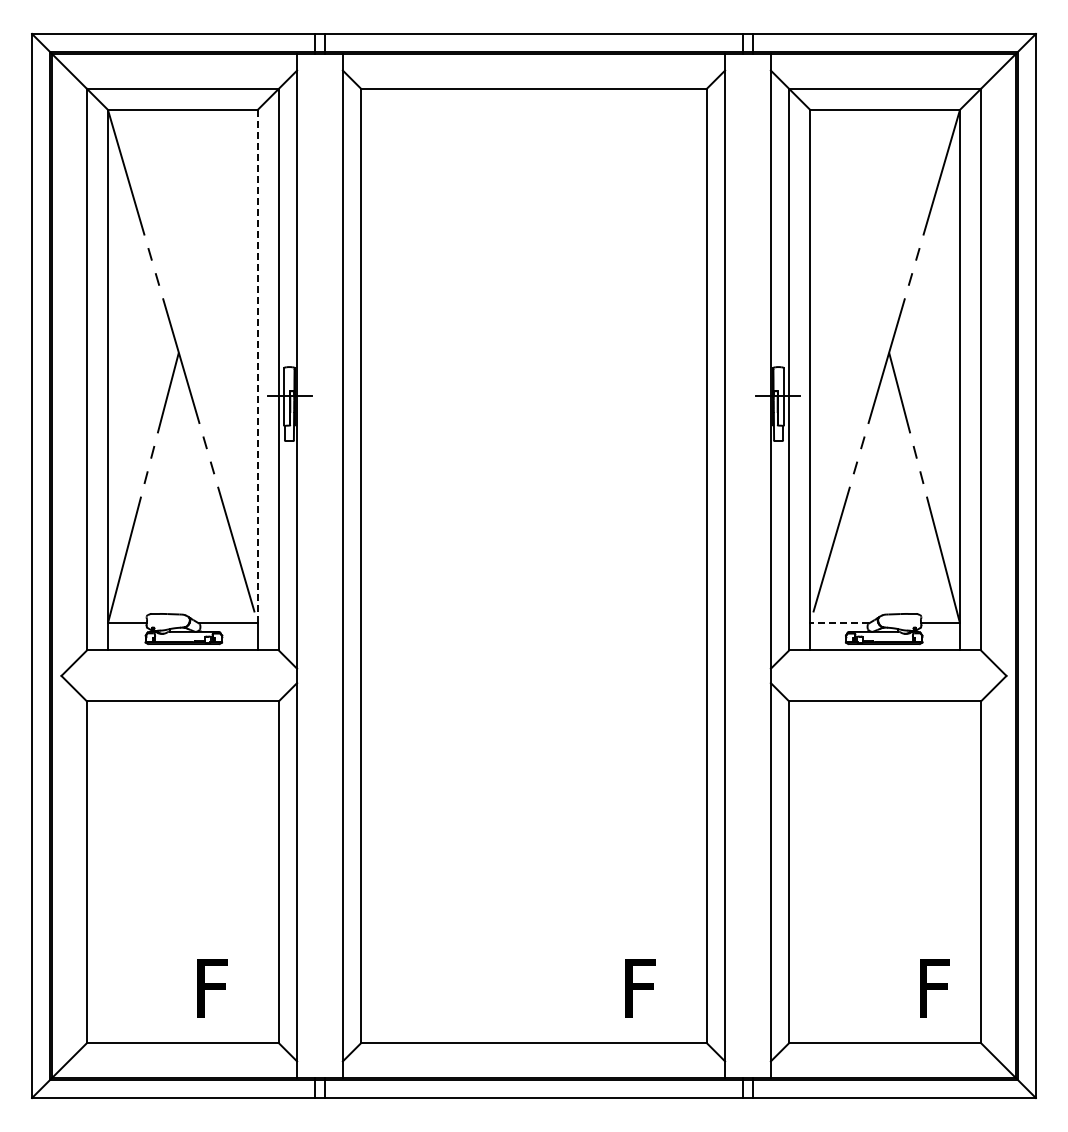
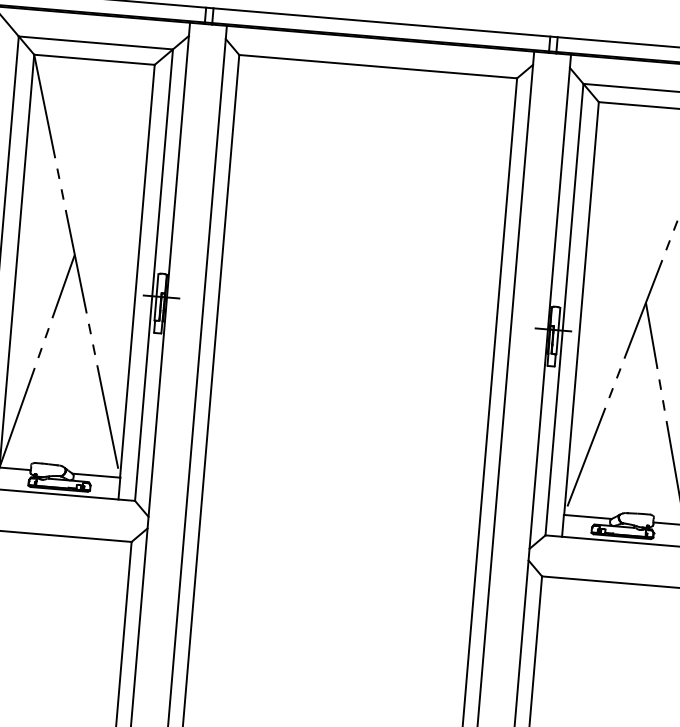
line: (257, 366) -> (137, 271), dashed -> solid
line: (839, 623) -> (587, 517), dashed -> solid

